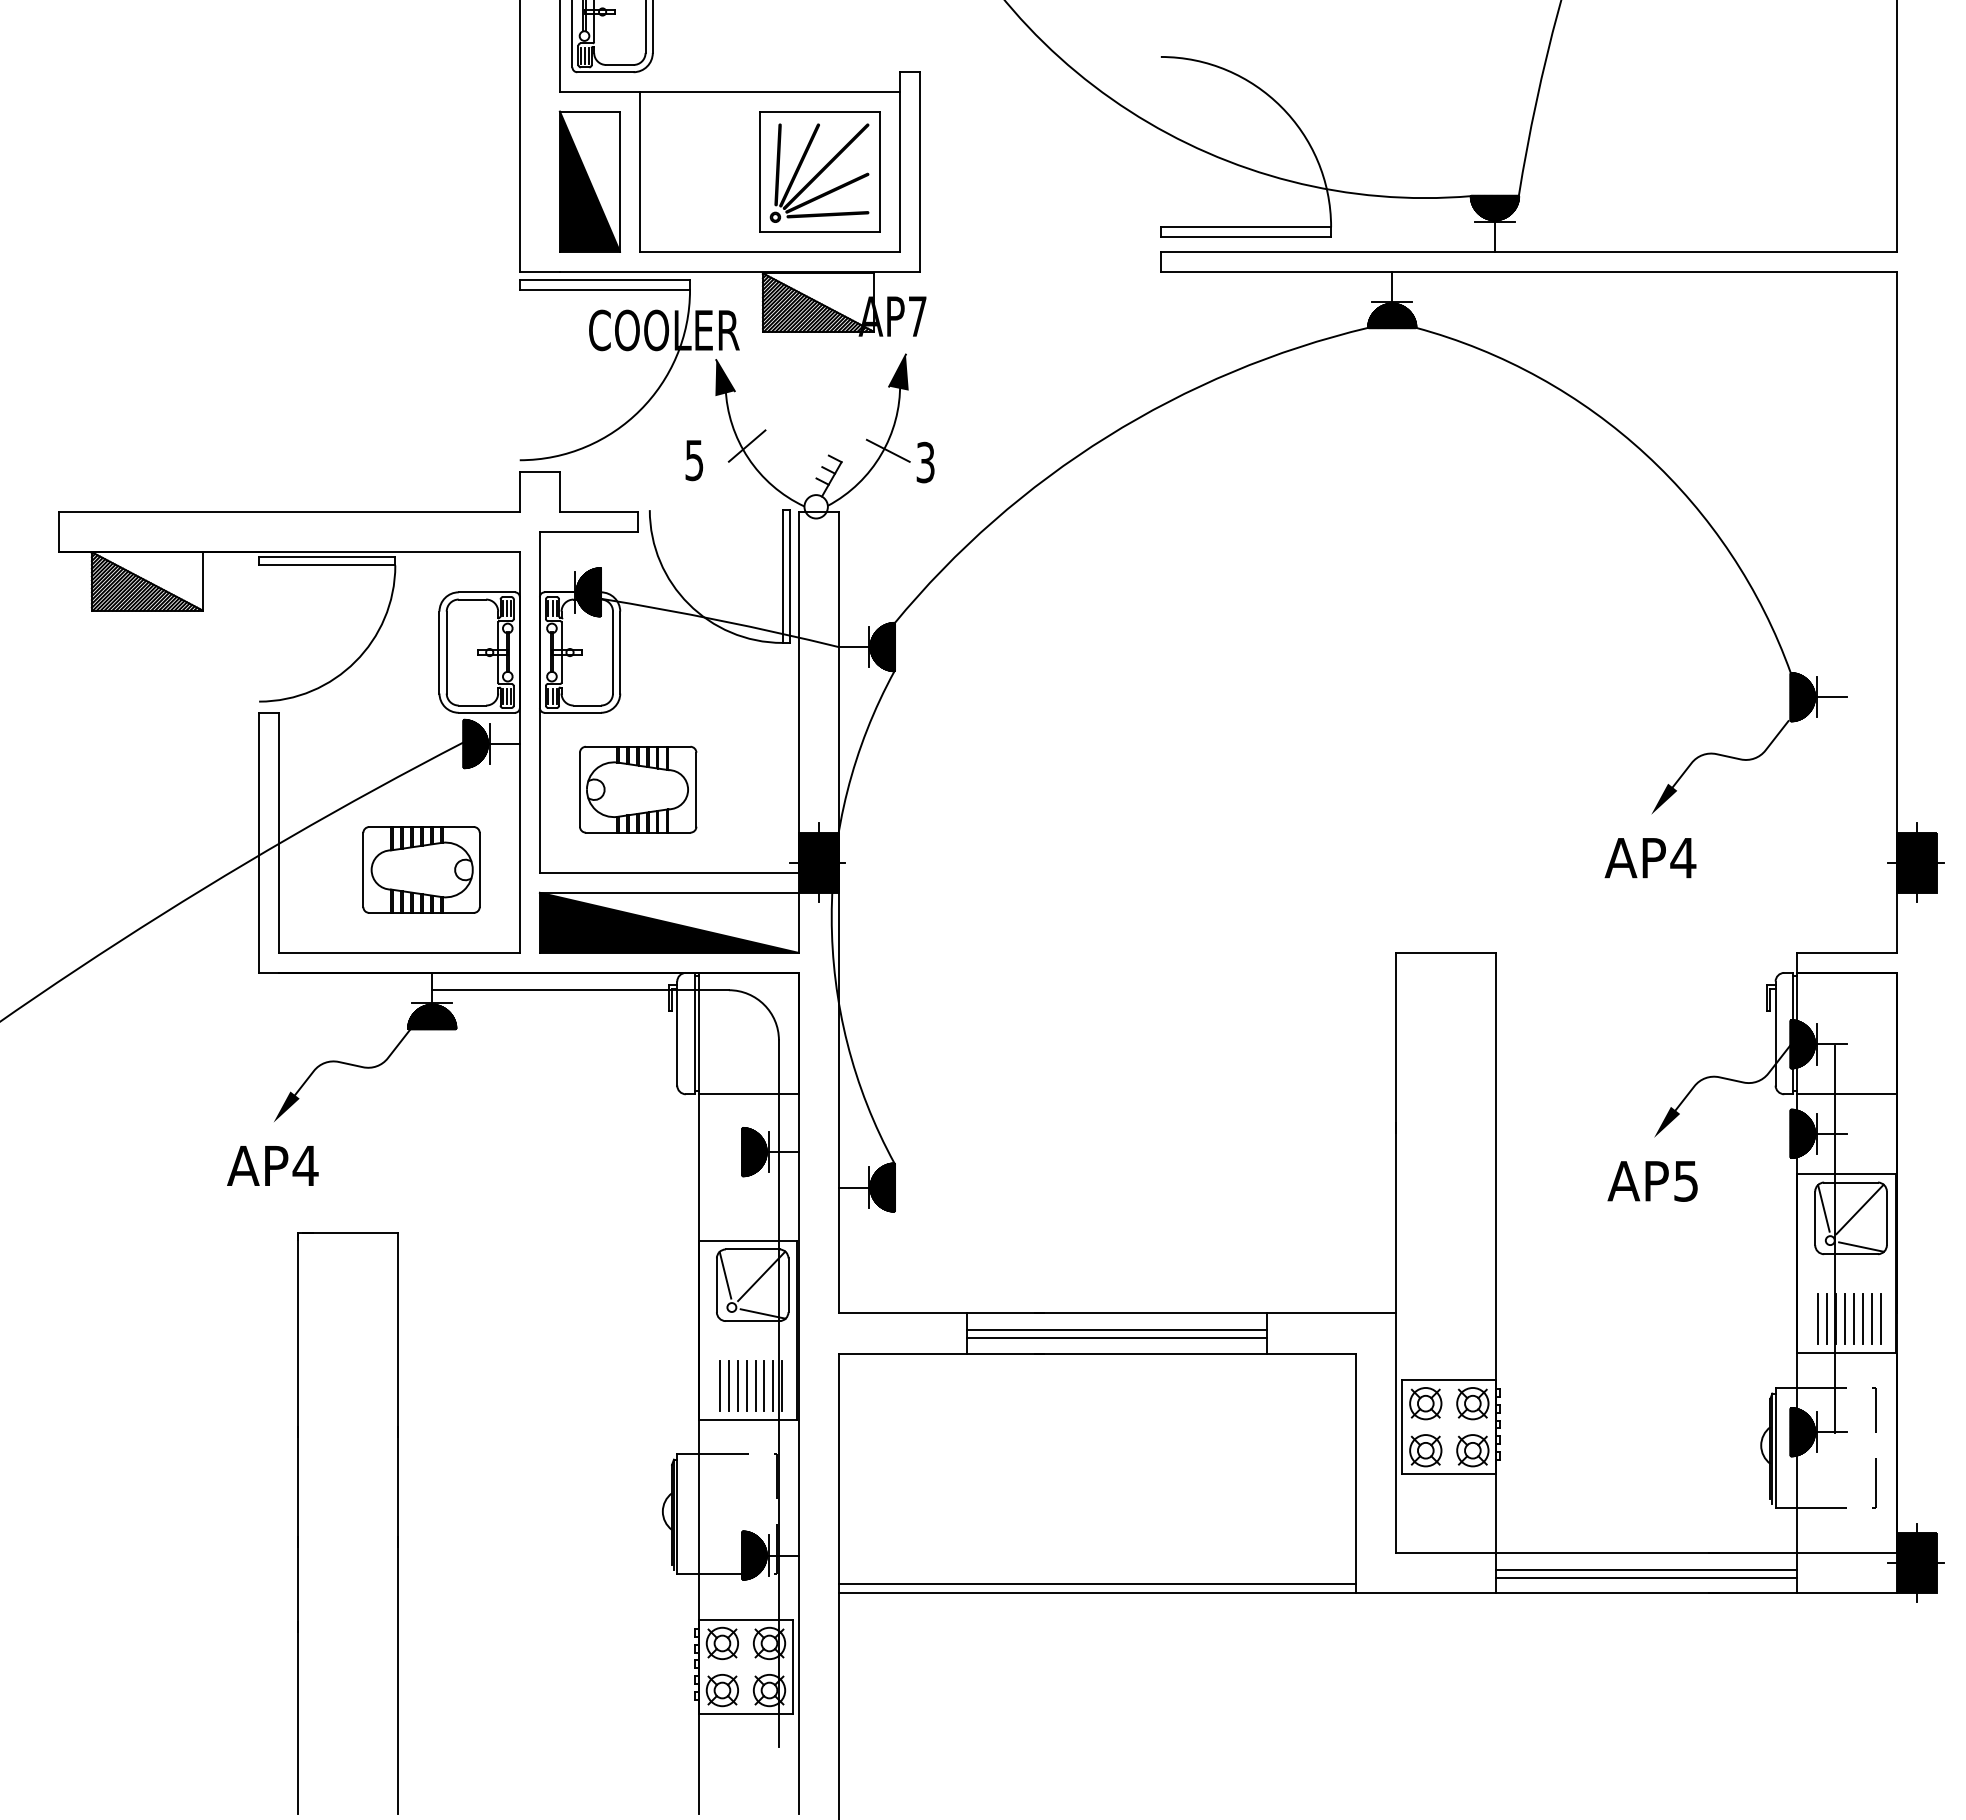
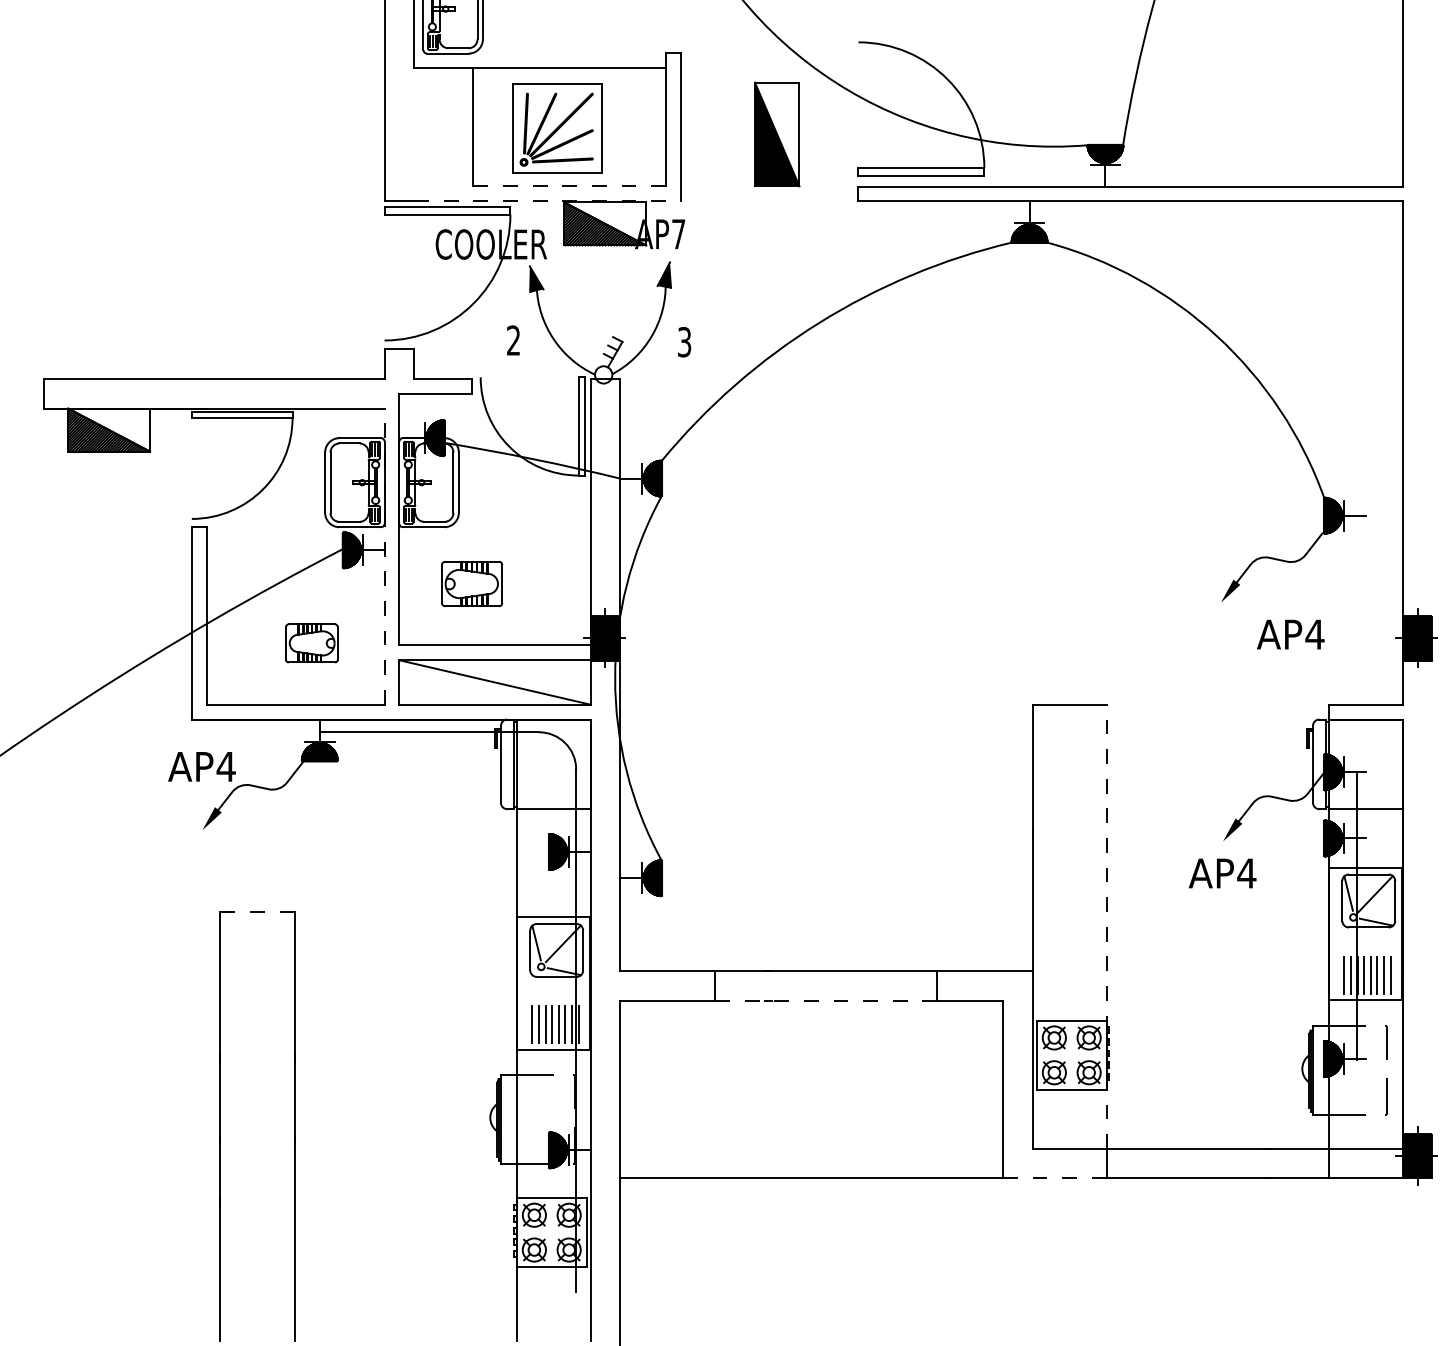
part: (819, 171) -> (556, 128), moved
part: (589, 181) -> (776, 134), moved
line: (770, 251) -> (569, 186), solid -> dashed
line: (740, 271) -> (547, 200), solid -> dashed
line: (746, 445) -> (552, 329), removed
line: (887, 450) -> (656, 333), removed
text: (694, 460) -> (513, 340), 5 -> 2
line: (519, 752) -> (384, 556), solid -> dashed
part: (638, 789) -> (472, 583), size x0.7
text: (1650, 858) -> (1290, 634), moved
part: (421, 869) -> (311, 643), size x0.6
fill: (668, 922) -> (494, 682), removed
text: (272, 1165) -> (201, 766), moved
text: (1686, 1181) -> (1247, 873), AP5 -> AP4
line: (347, 1233) -> (257, 912), solid -> dashed
line: (1496, 1252) -> (1106, 926), solid -> dashed
line: (1116, 1329) -> (825, 983), removed
line: (1116, 1337) -> (825, 989), removed
line: (1116, 1353) -> (825, 1000), solid -> dashed
line: (1646, 1569) -> (1217, 1160), removed
line: (1646, 1577) -> (1217, 1166), removed
line: (1097, 1583) -> (811, 1170), removed
line: (1425, 1593) -> (1054, 1178), solid -> dashed

